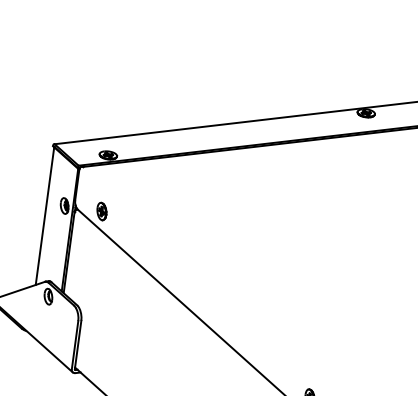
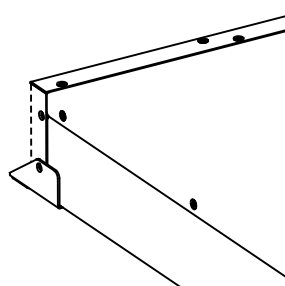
line: (45, 217) -> (31, 123), solid -> dashed

